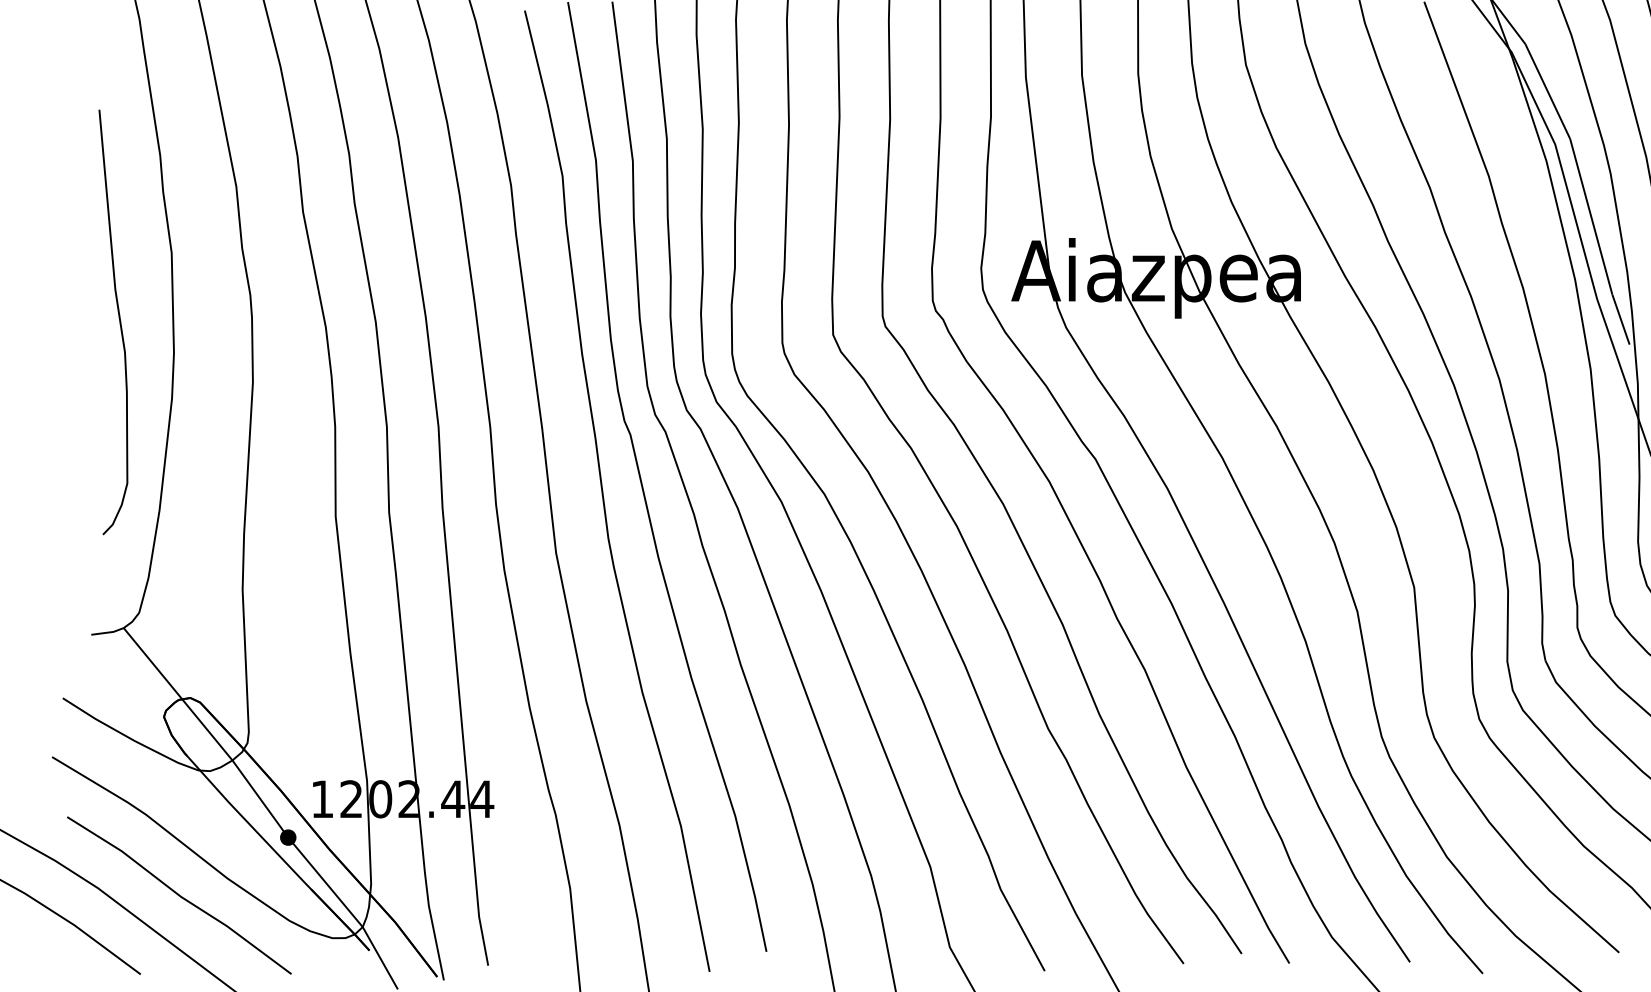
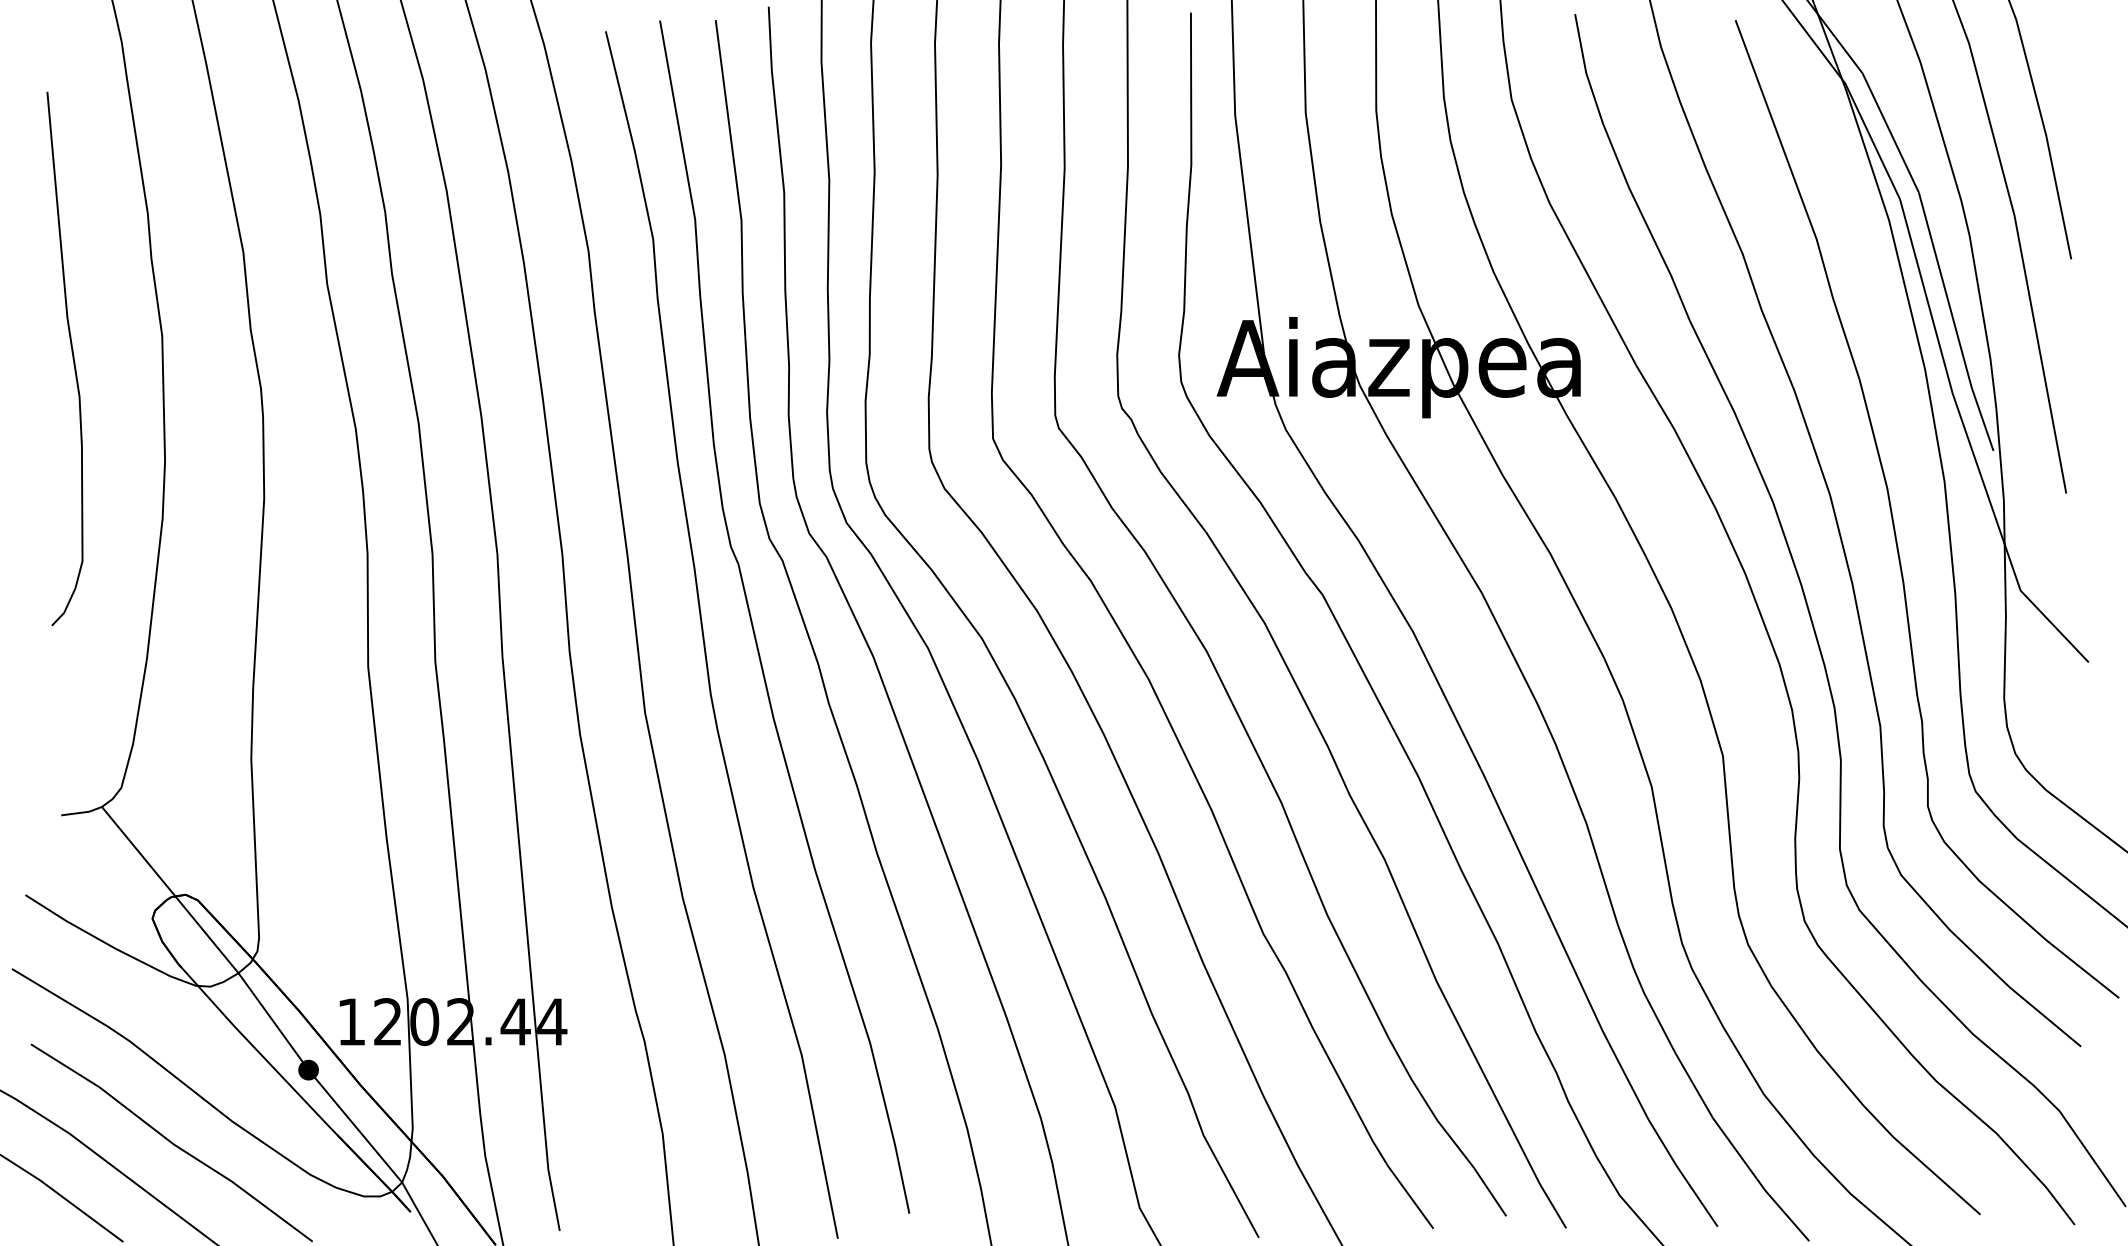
curve: (119, 322) -> (72, 358), moved

